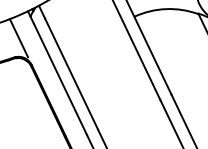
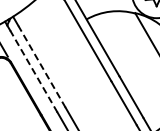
line: (70, 73) -> (41, 66), solid -> dashed
line: (59, 79) -> (33, 71), solid -> dashed

